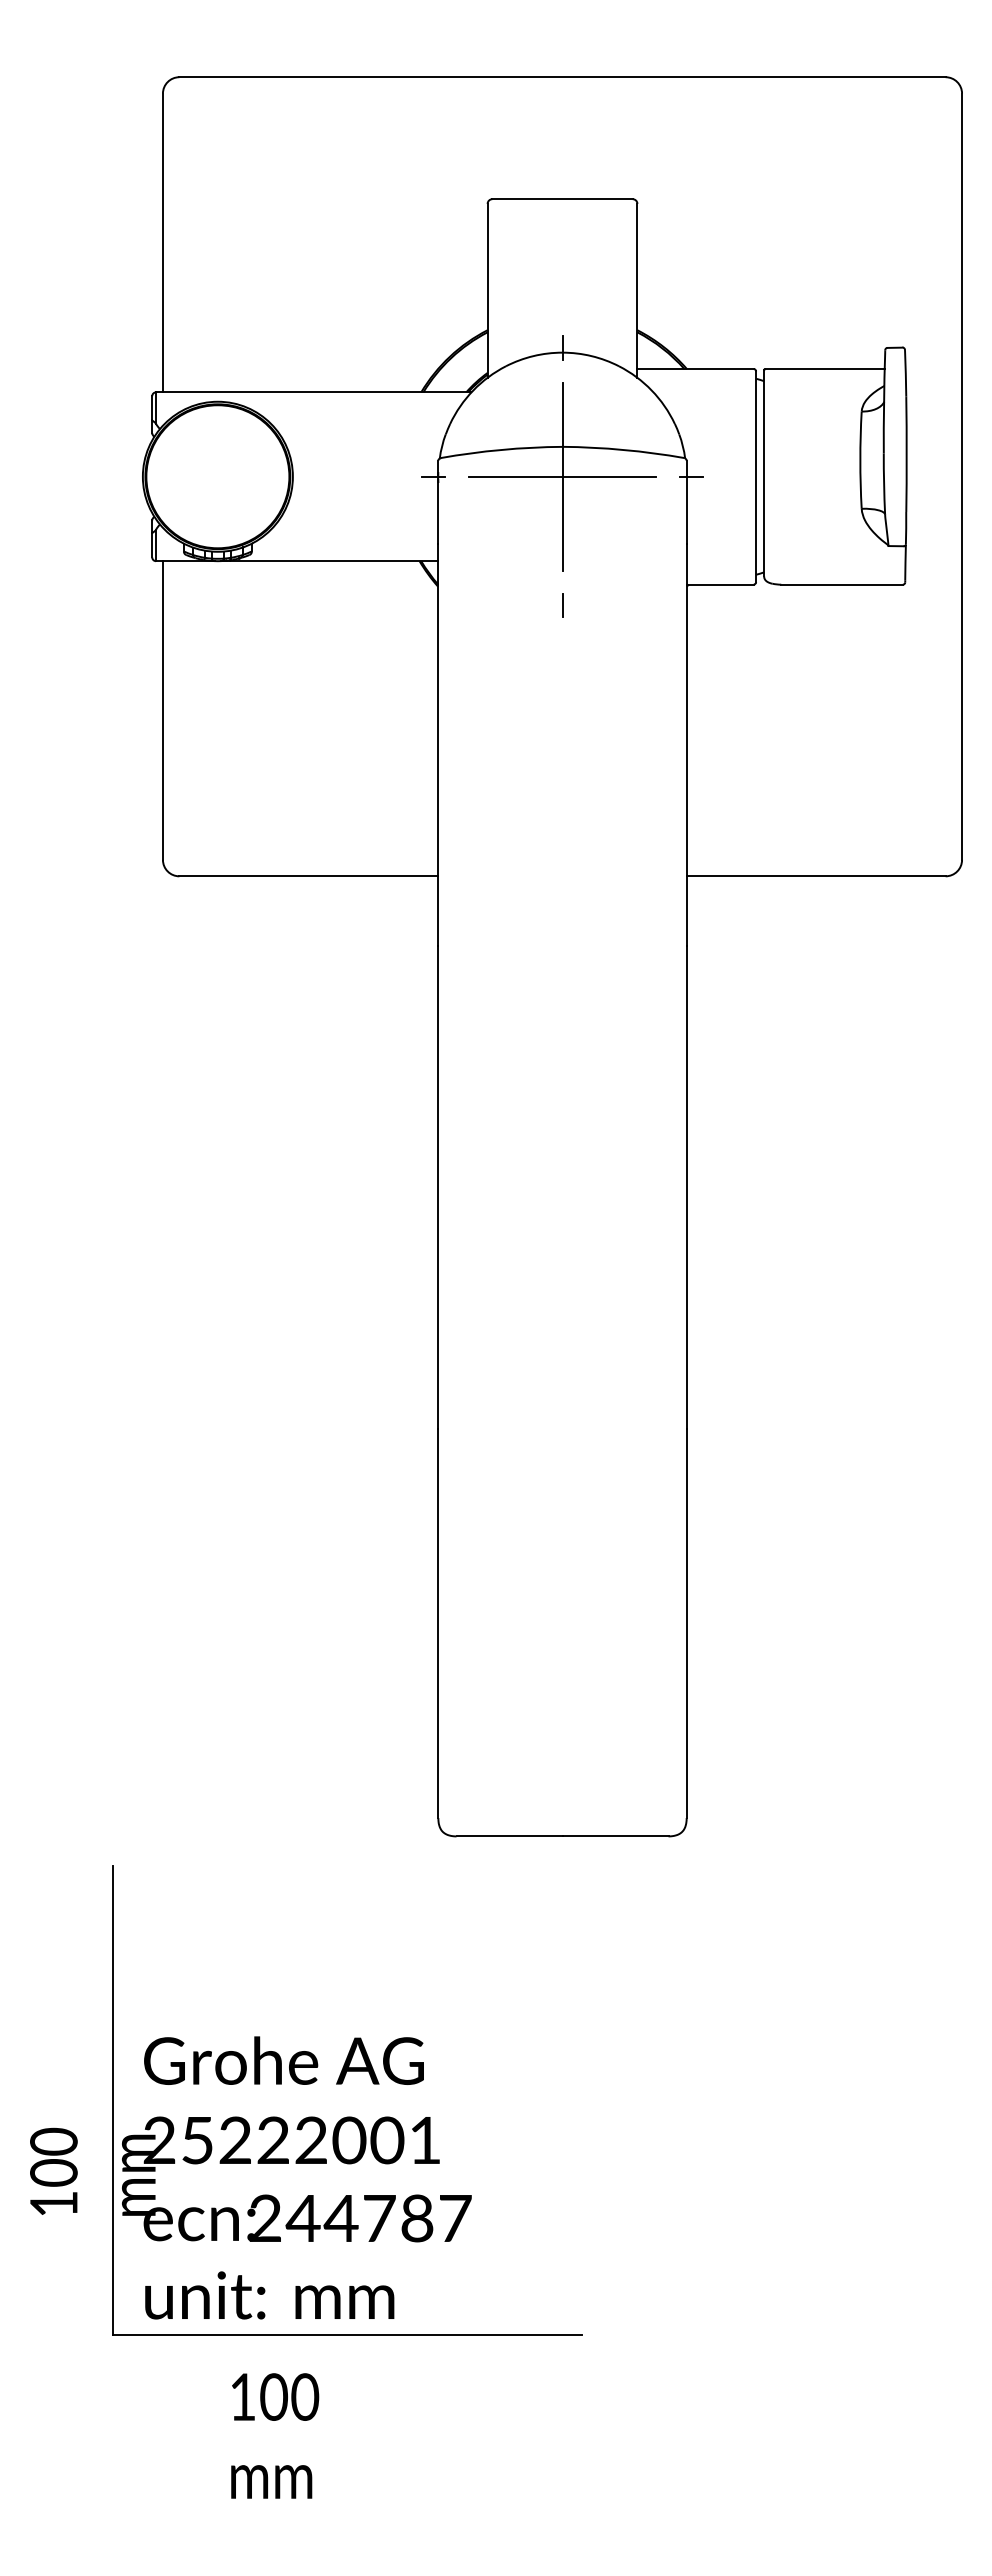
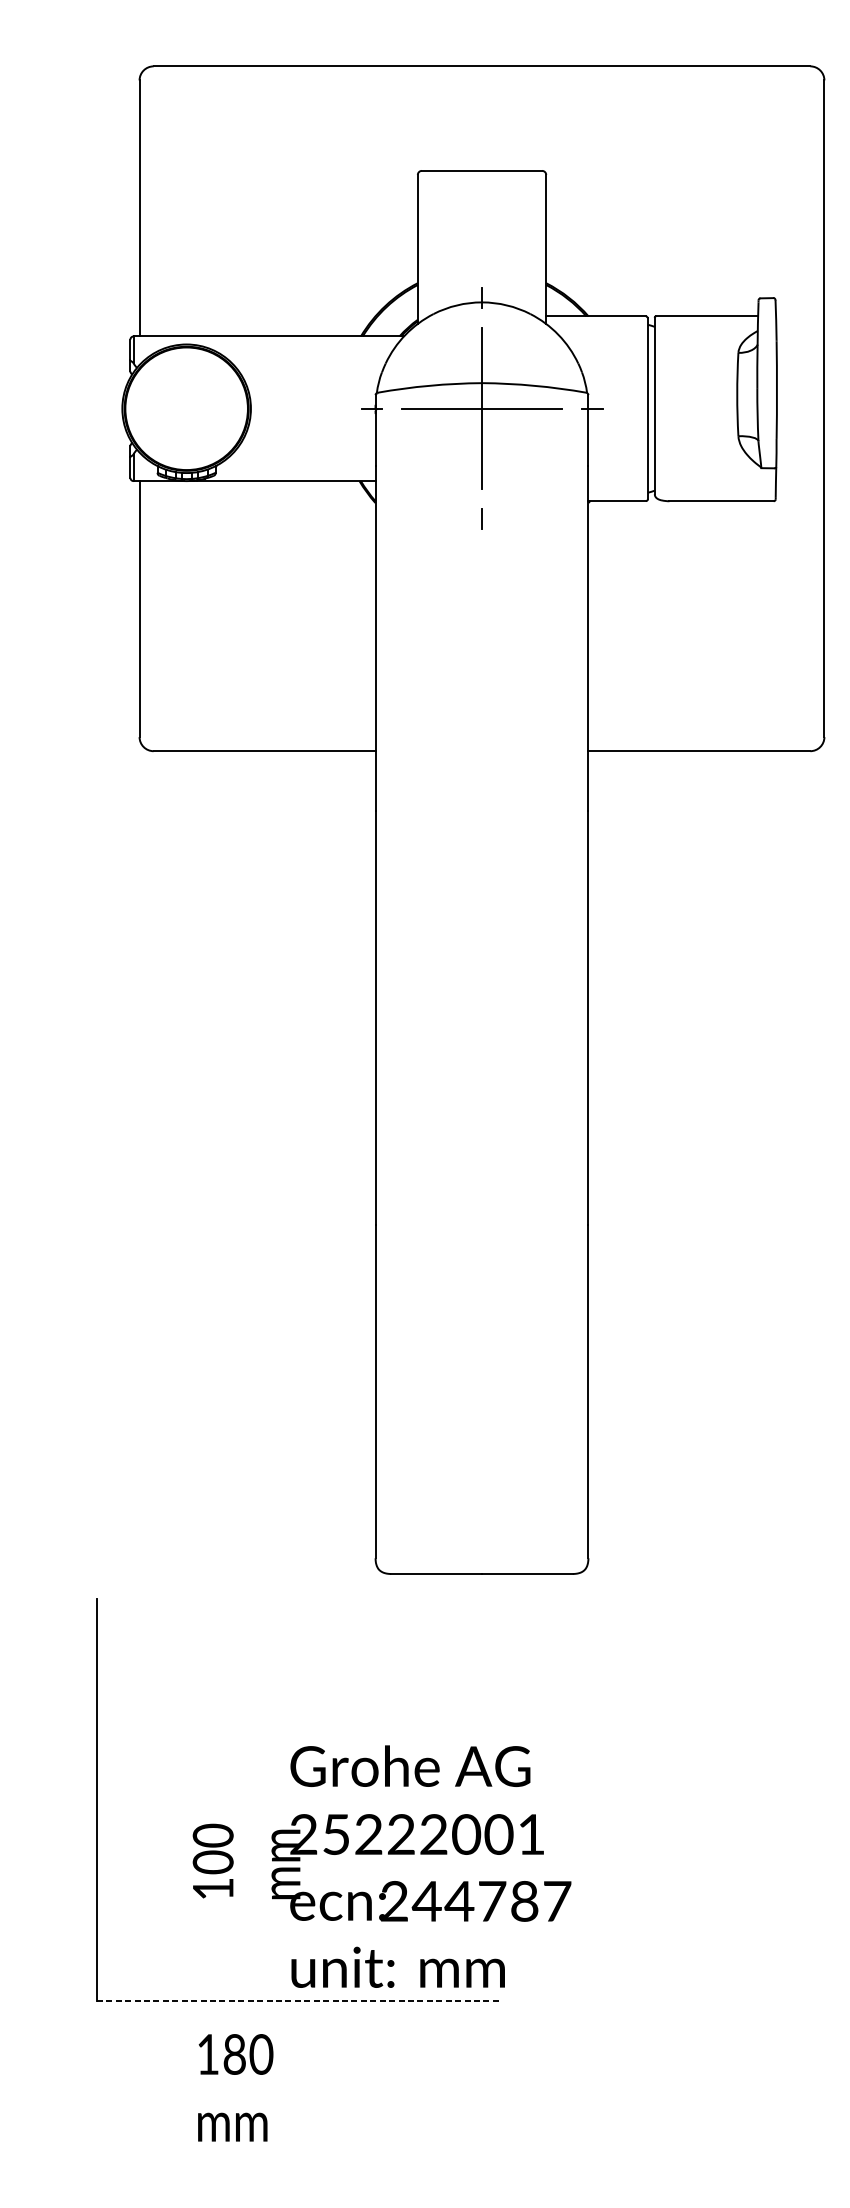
text: (250, 2177) -> (381, 1866), moved
line: (348, 2335) -> (298, 2001), solid -> dashed
text: (273, 2396) -> (234, 2053), 100 -> 180

